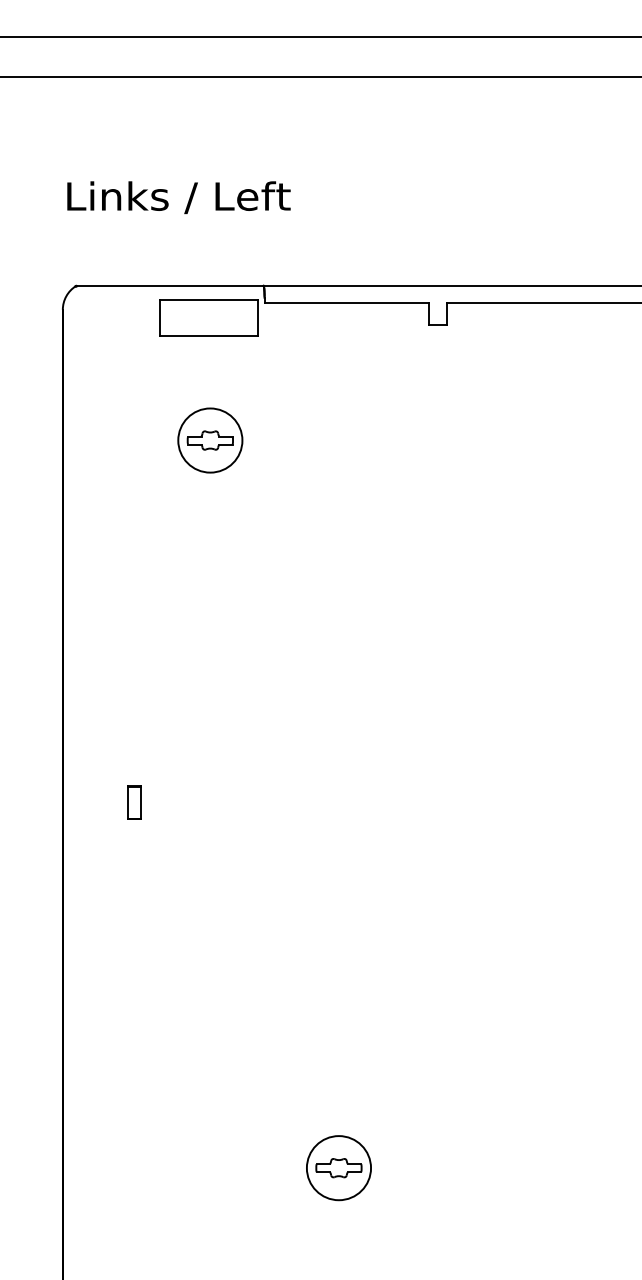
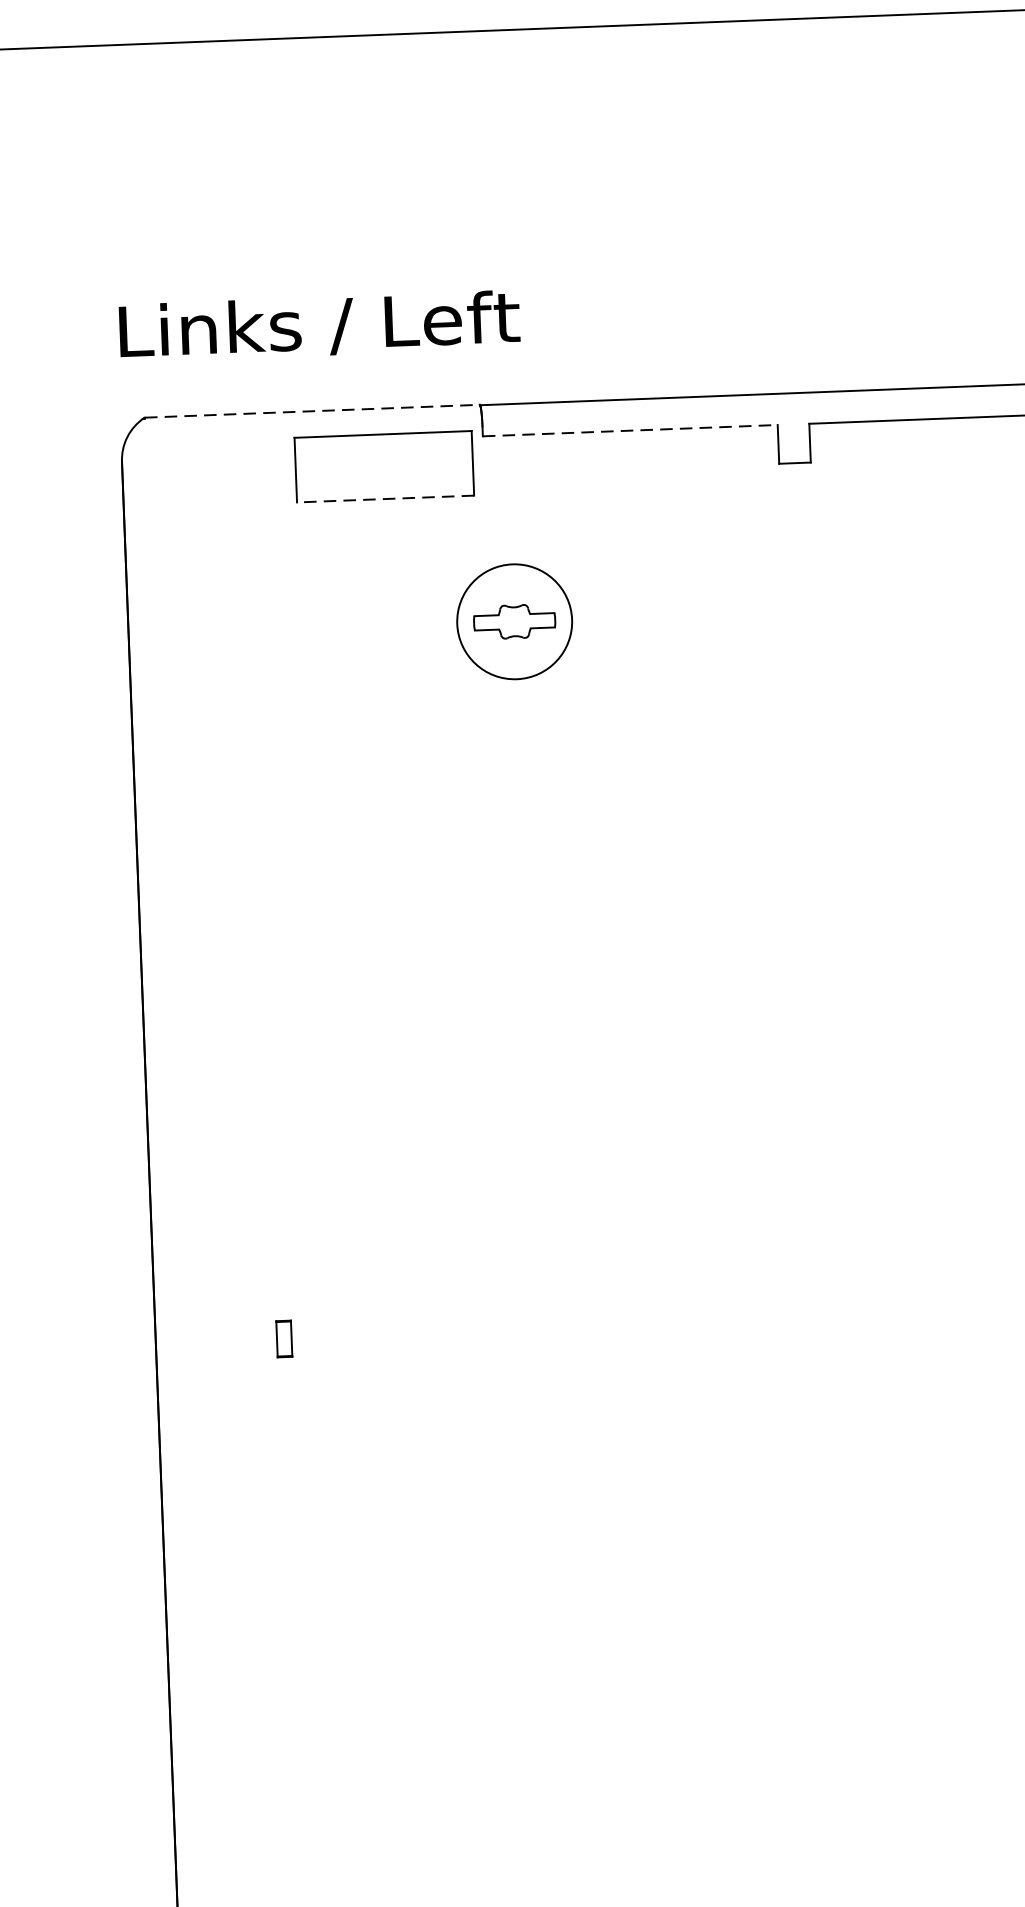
text: (178, 197) -> (318, 326), moved
line: (170, 285) -> (313, 410), solid -> dashed
line: (347, 303) -> (631, 430), solid -> dashed
line: (208, 336) -> (384, 499), solid -> dashed
part: (210, 440) -> (514, 621), moved
part: (134, 802) -> (284, 1338), size x0.6

